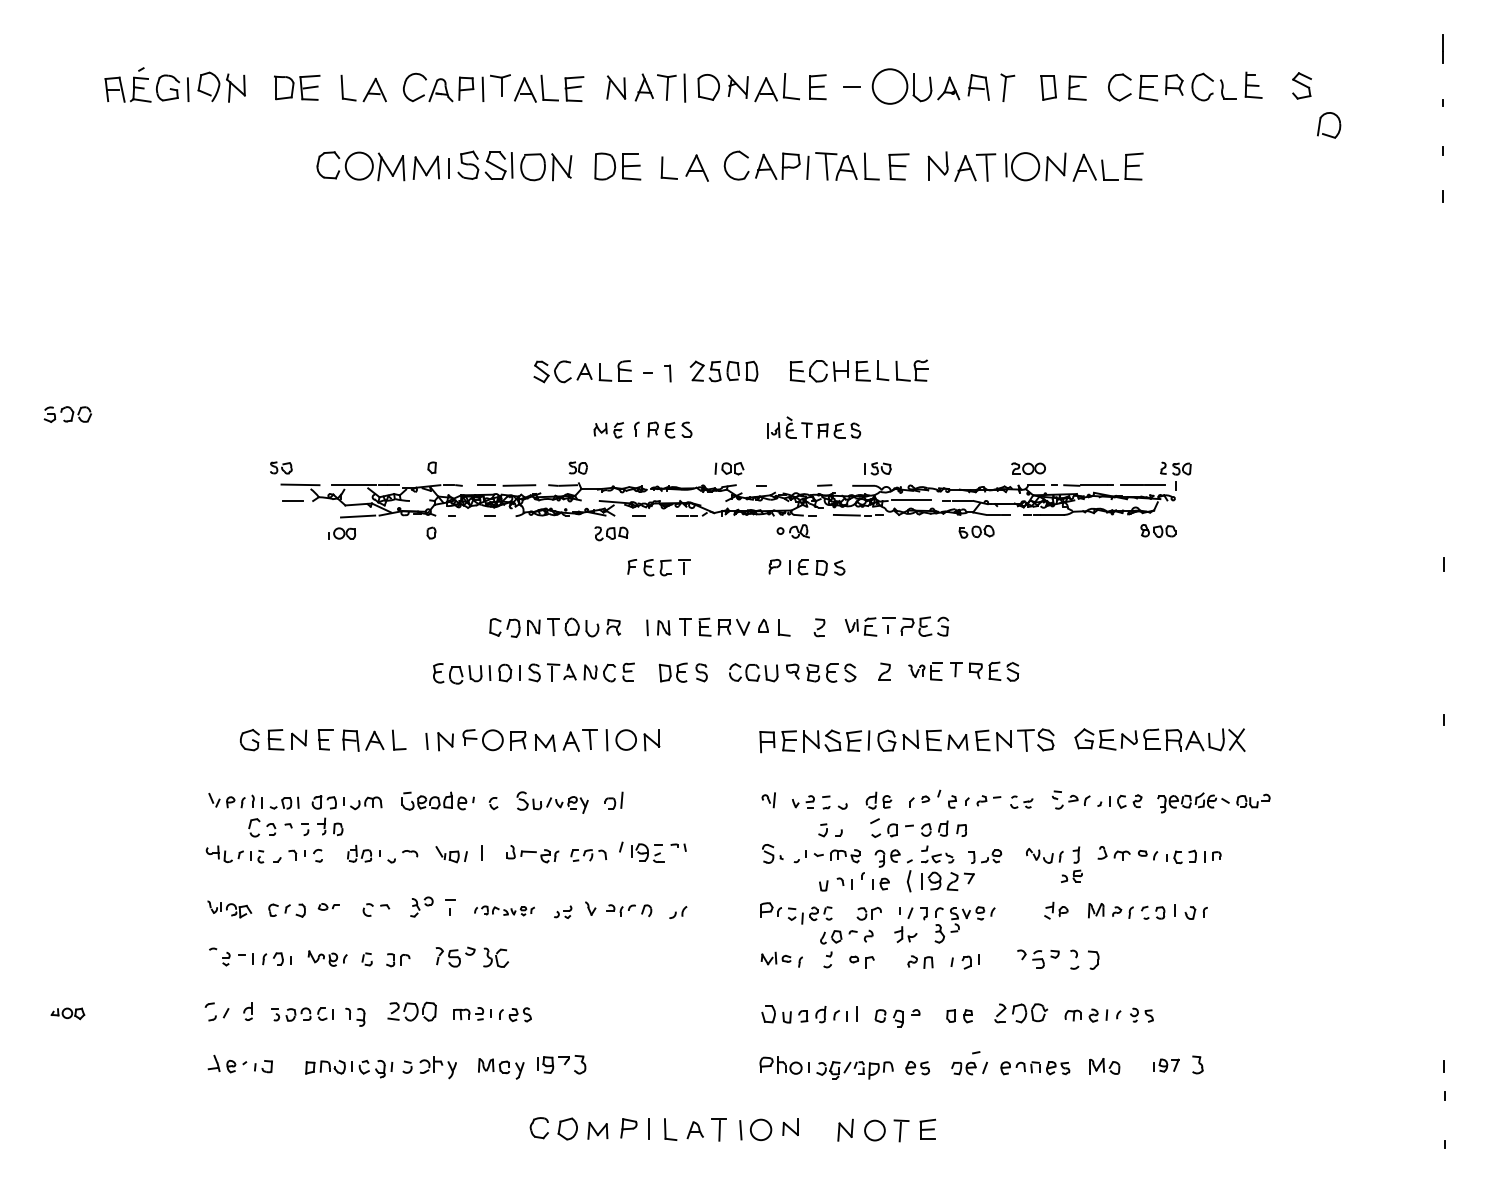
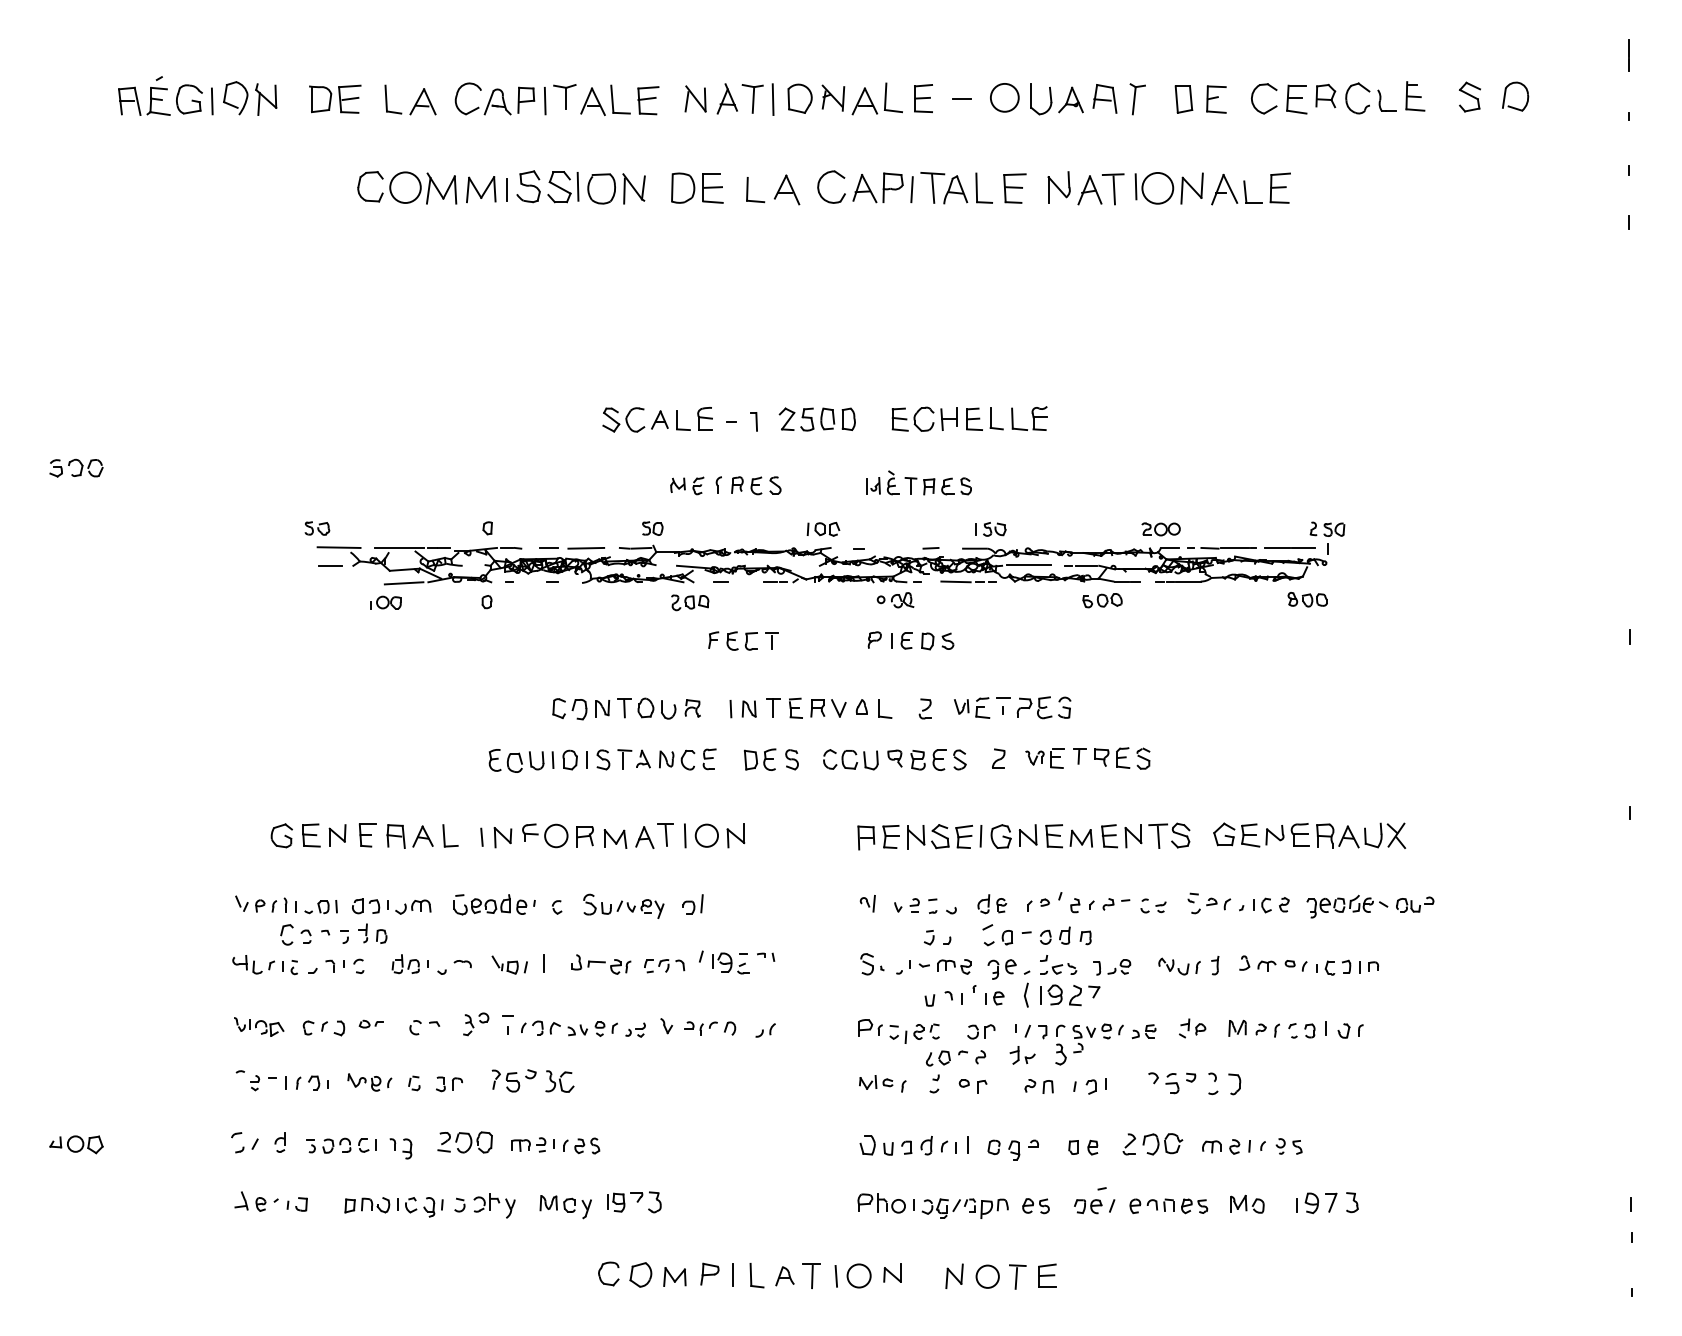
circle: (889, 86) -> (1004, 97), size x0.71
part: (1321, 121) -> (1506, 92), moved
part: (1071, 876) -> (1143, 1031), moved
part: (504, 910) -> (569, 1028), size x1.43
part: (67, 1013) -> (76, 1144), size x1.43
part: (1166, 1065) -> (1316, 1203), size x1.43

